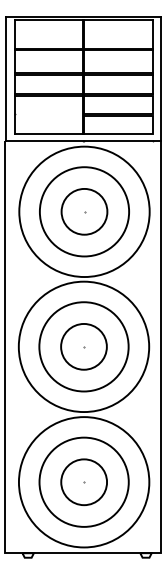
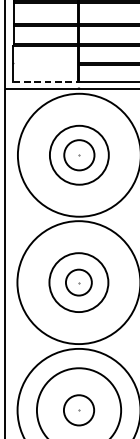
line: (48, 133) -> (45, 81), solid -> dashed
circle: (84, 211) -> (79, 154), size x0.7
circle: (84, 211) -> (79, 154), size x0.7
circle: (83, 346) -> (78, 282), size x0.6
circle: (83, 346) -> (78, 282), size x0.7
circle: (84, 482) -> (79, 410), size x0.7

